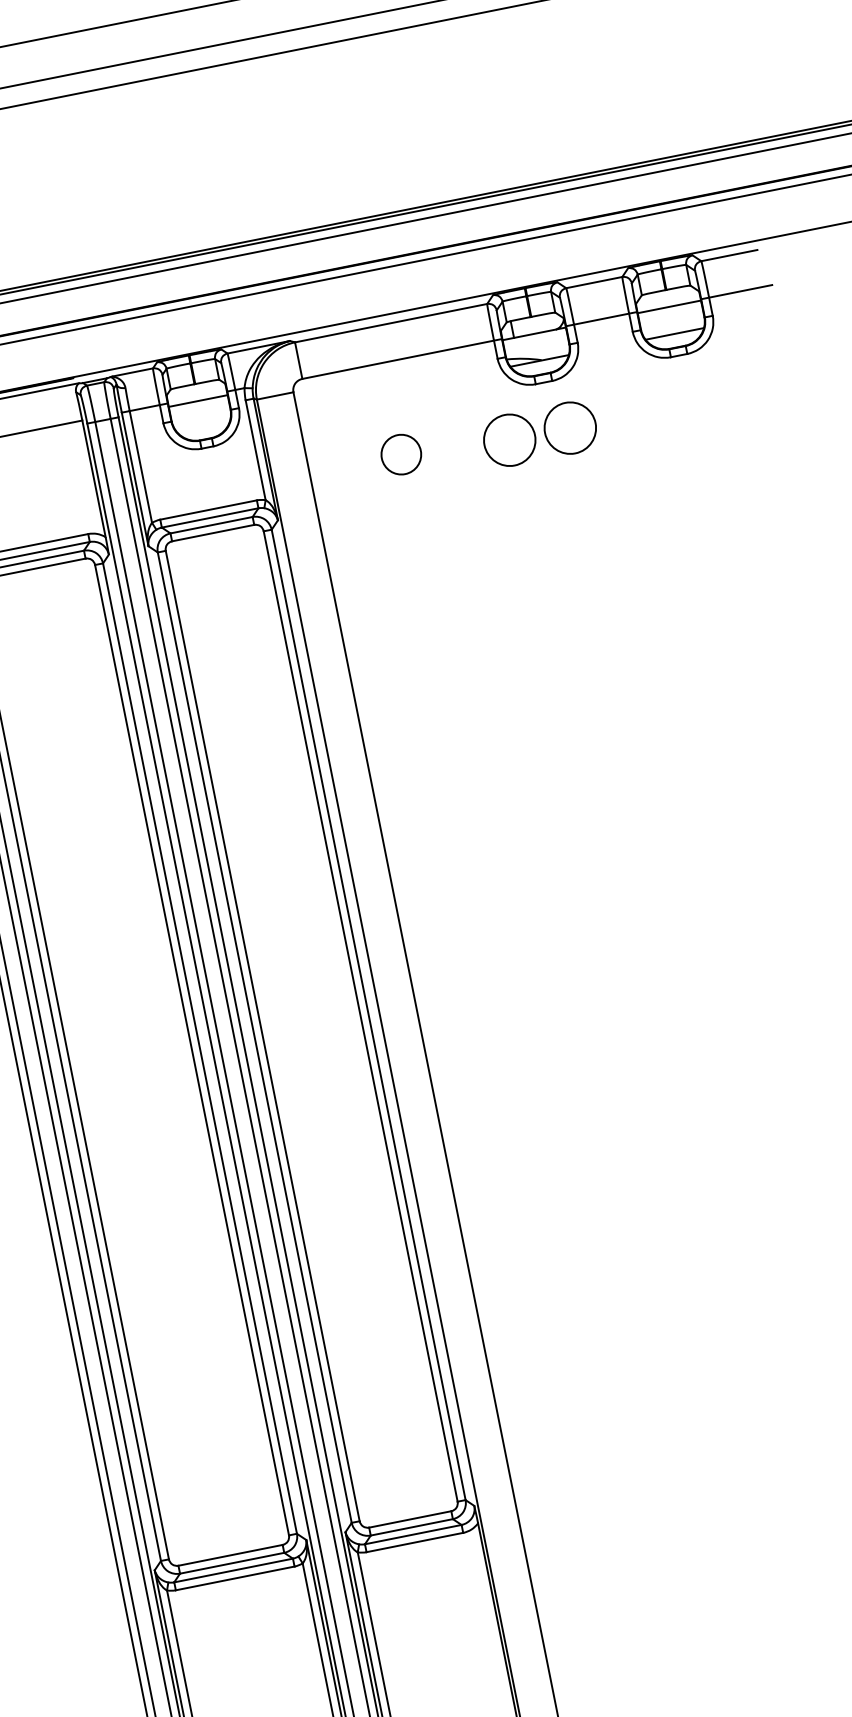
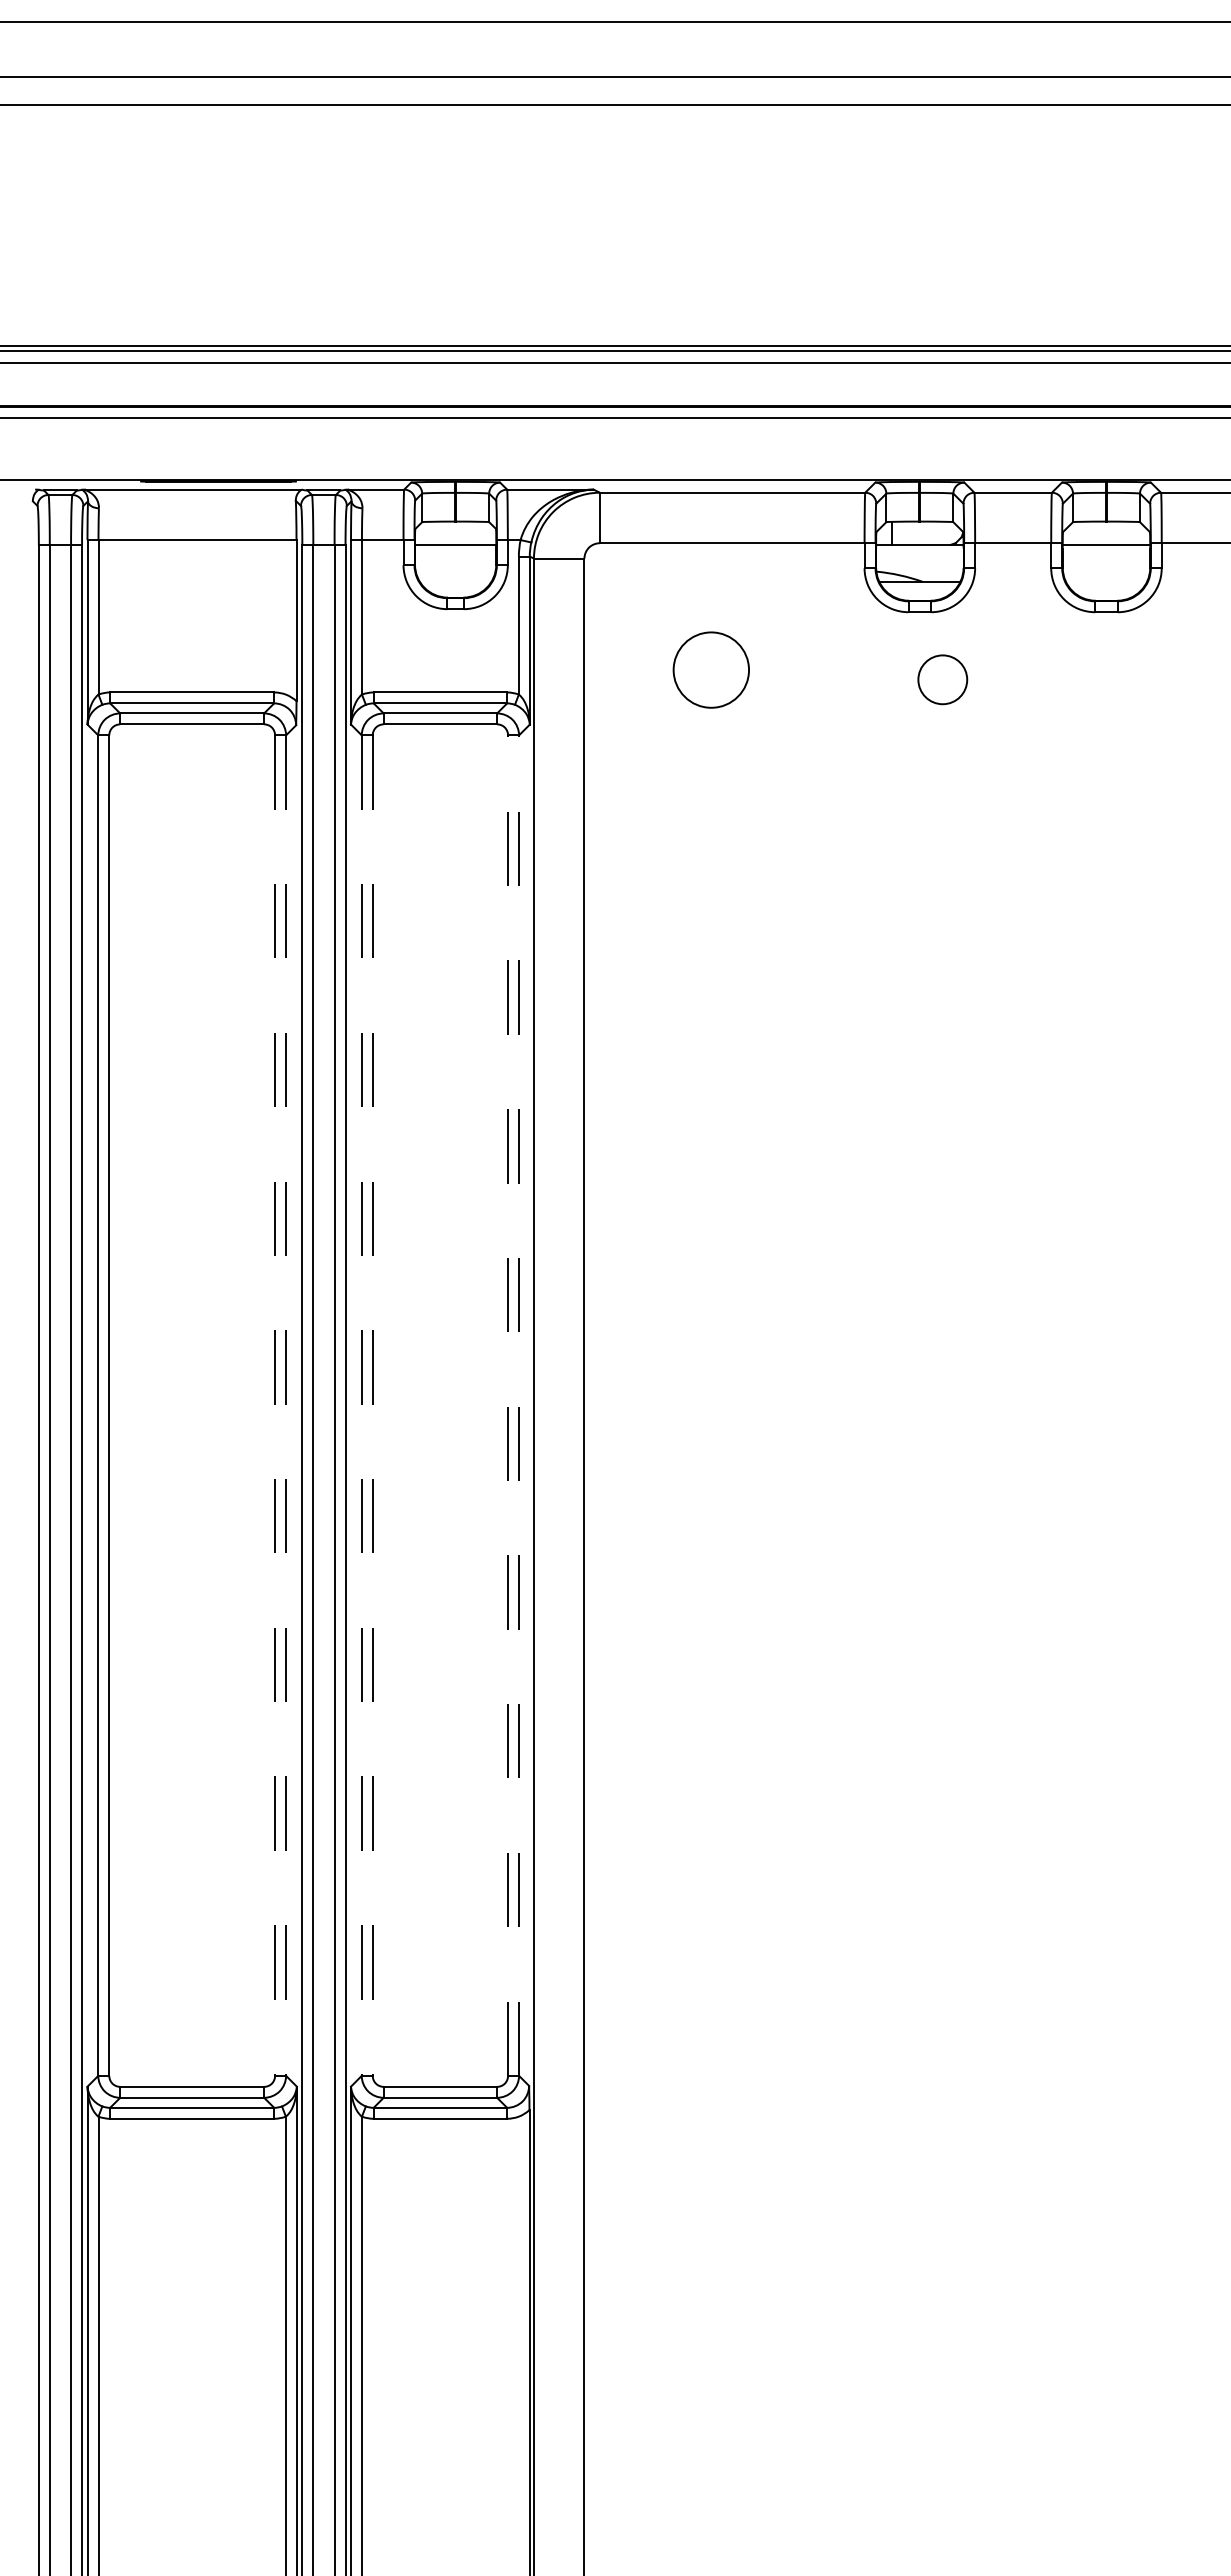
line: (674, 334) -> (1106, 582), removed
circle: (570, 428) -> (942, 679), size x0.7
circle: (509, 440) -> (858, 679), removed
circle: (400, 454) -> (710, 669), size x1.4
line: (368, 1014) -> (519, 1405), solid -> dashed
line: (360, 1016) -> (508, 1405), solid -> dashed
line: (262, 1036) -> (372, 1406), solid -> dashed
line: (254, 1038) -> (361, 1406), solid -> dashed
line: (200, 1049) -> (286, 1406), solid -> dashed
line: (192, 1050) -> (275, 1406), solid -> dashed

